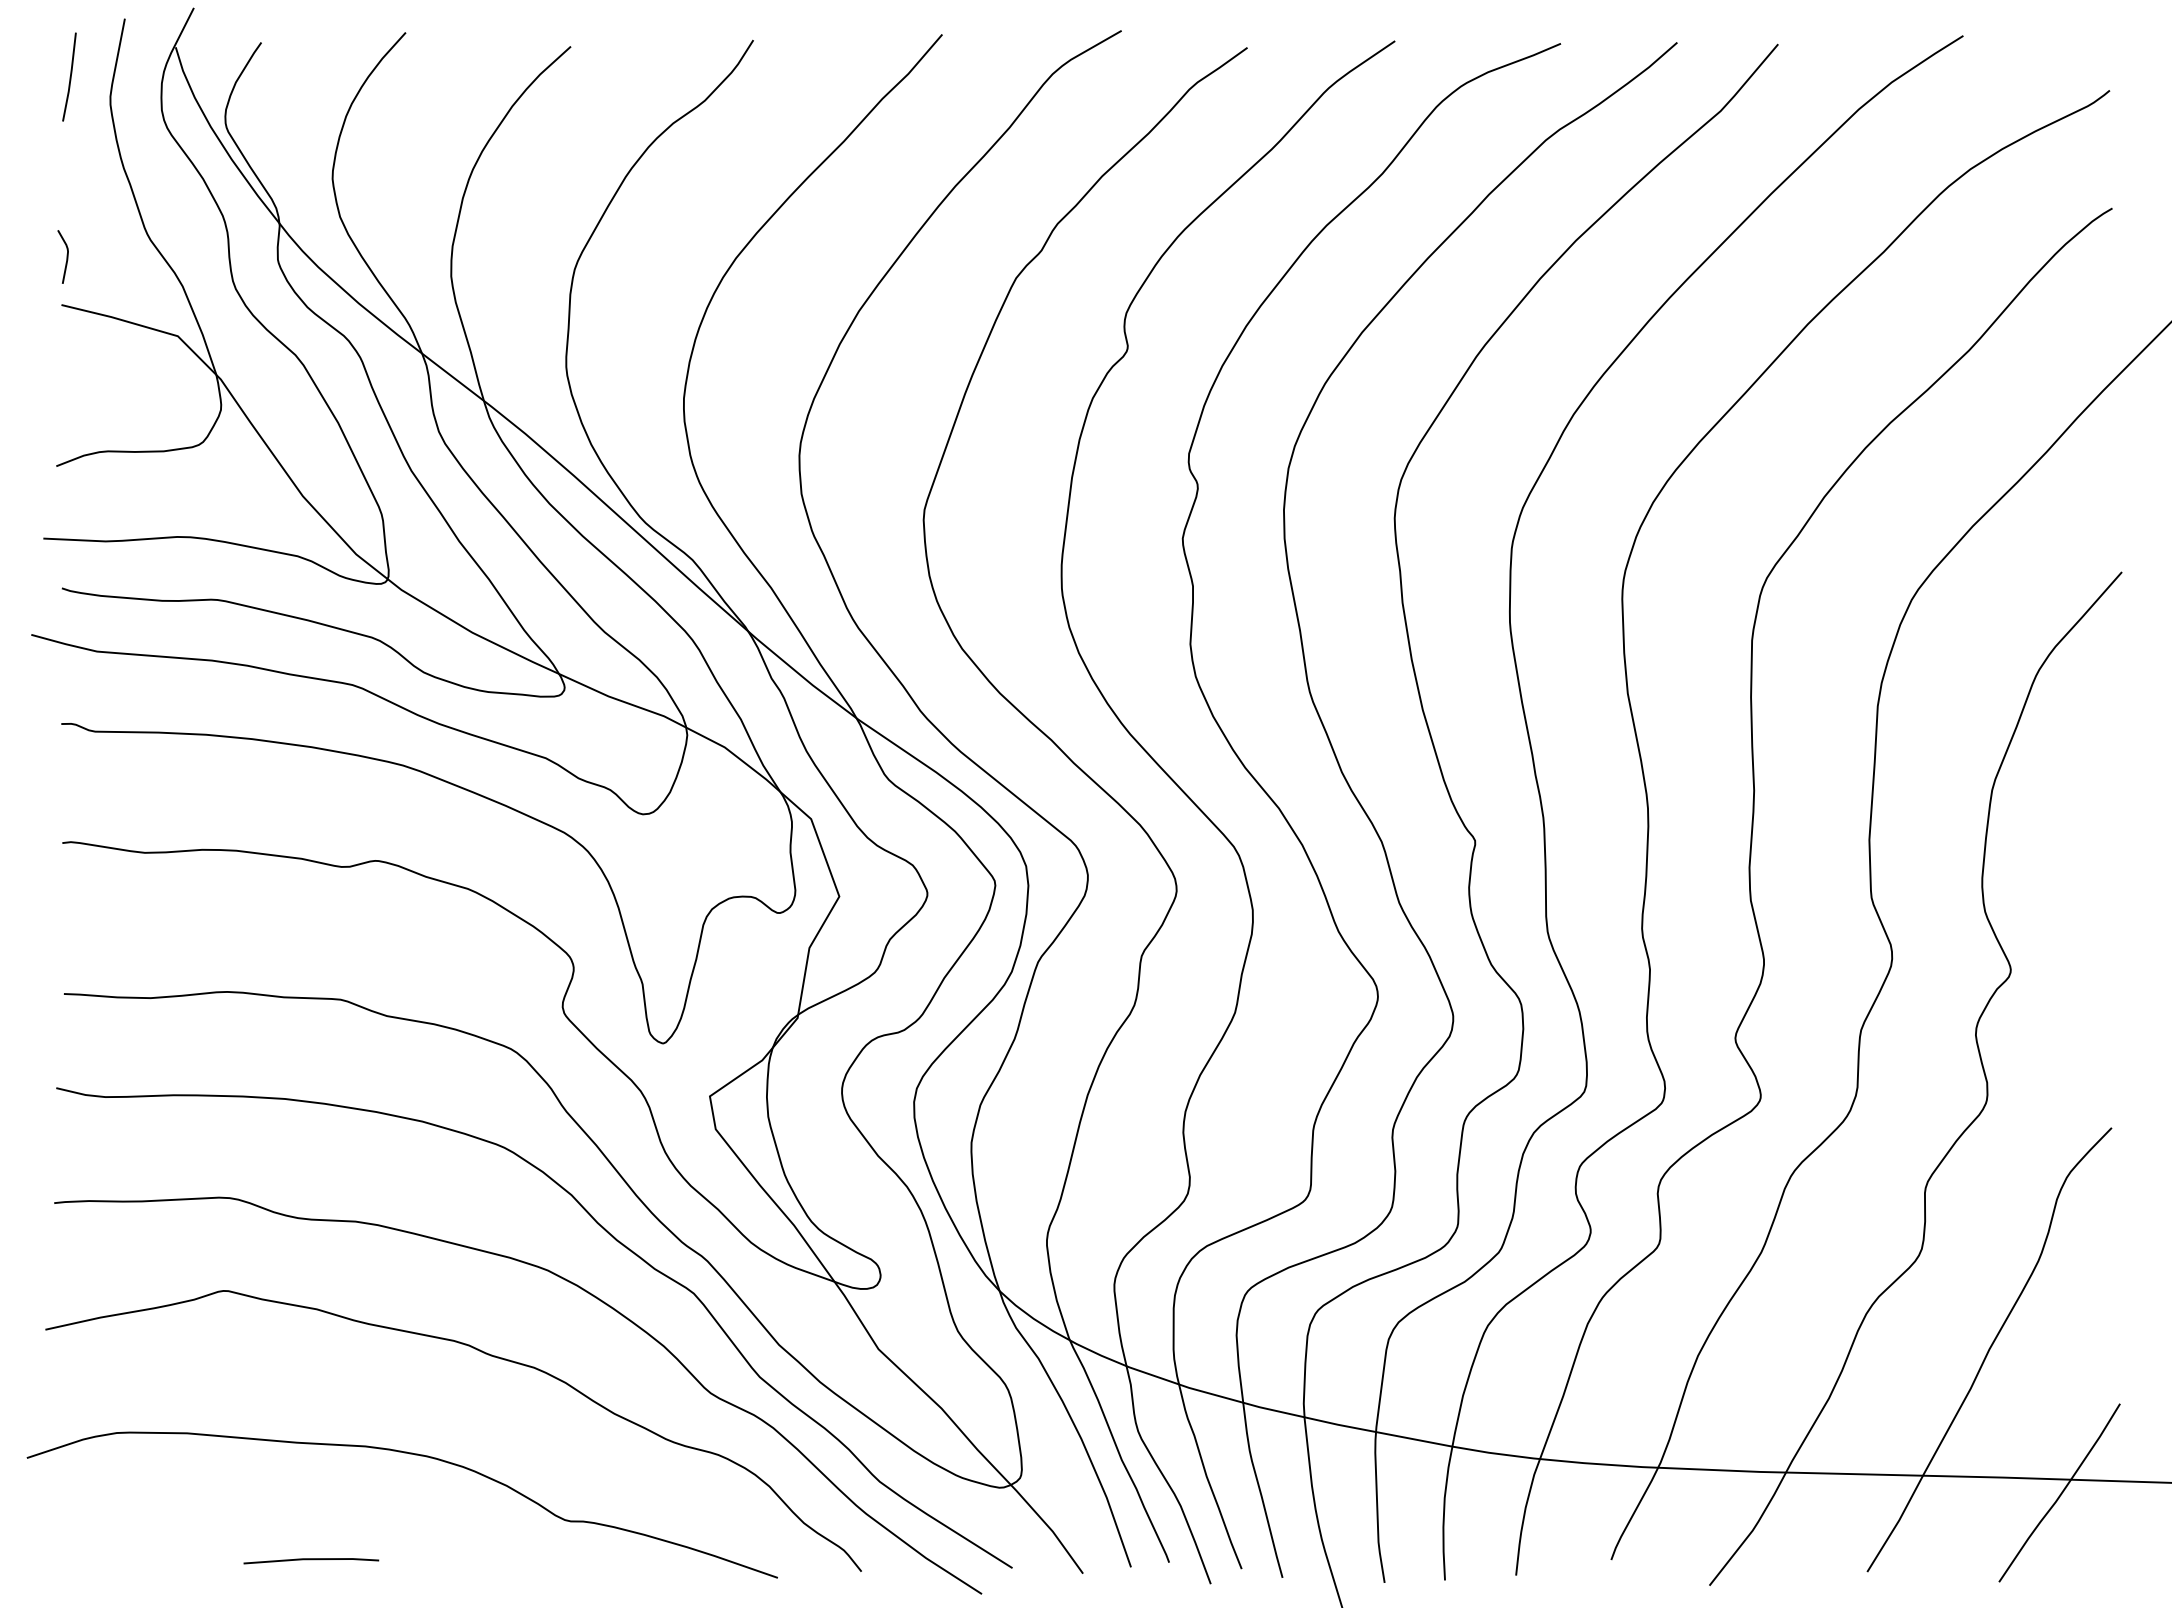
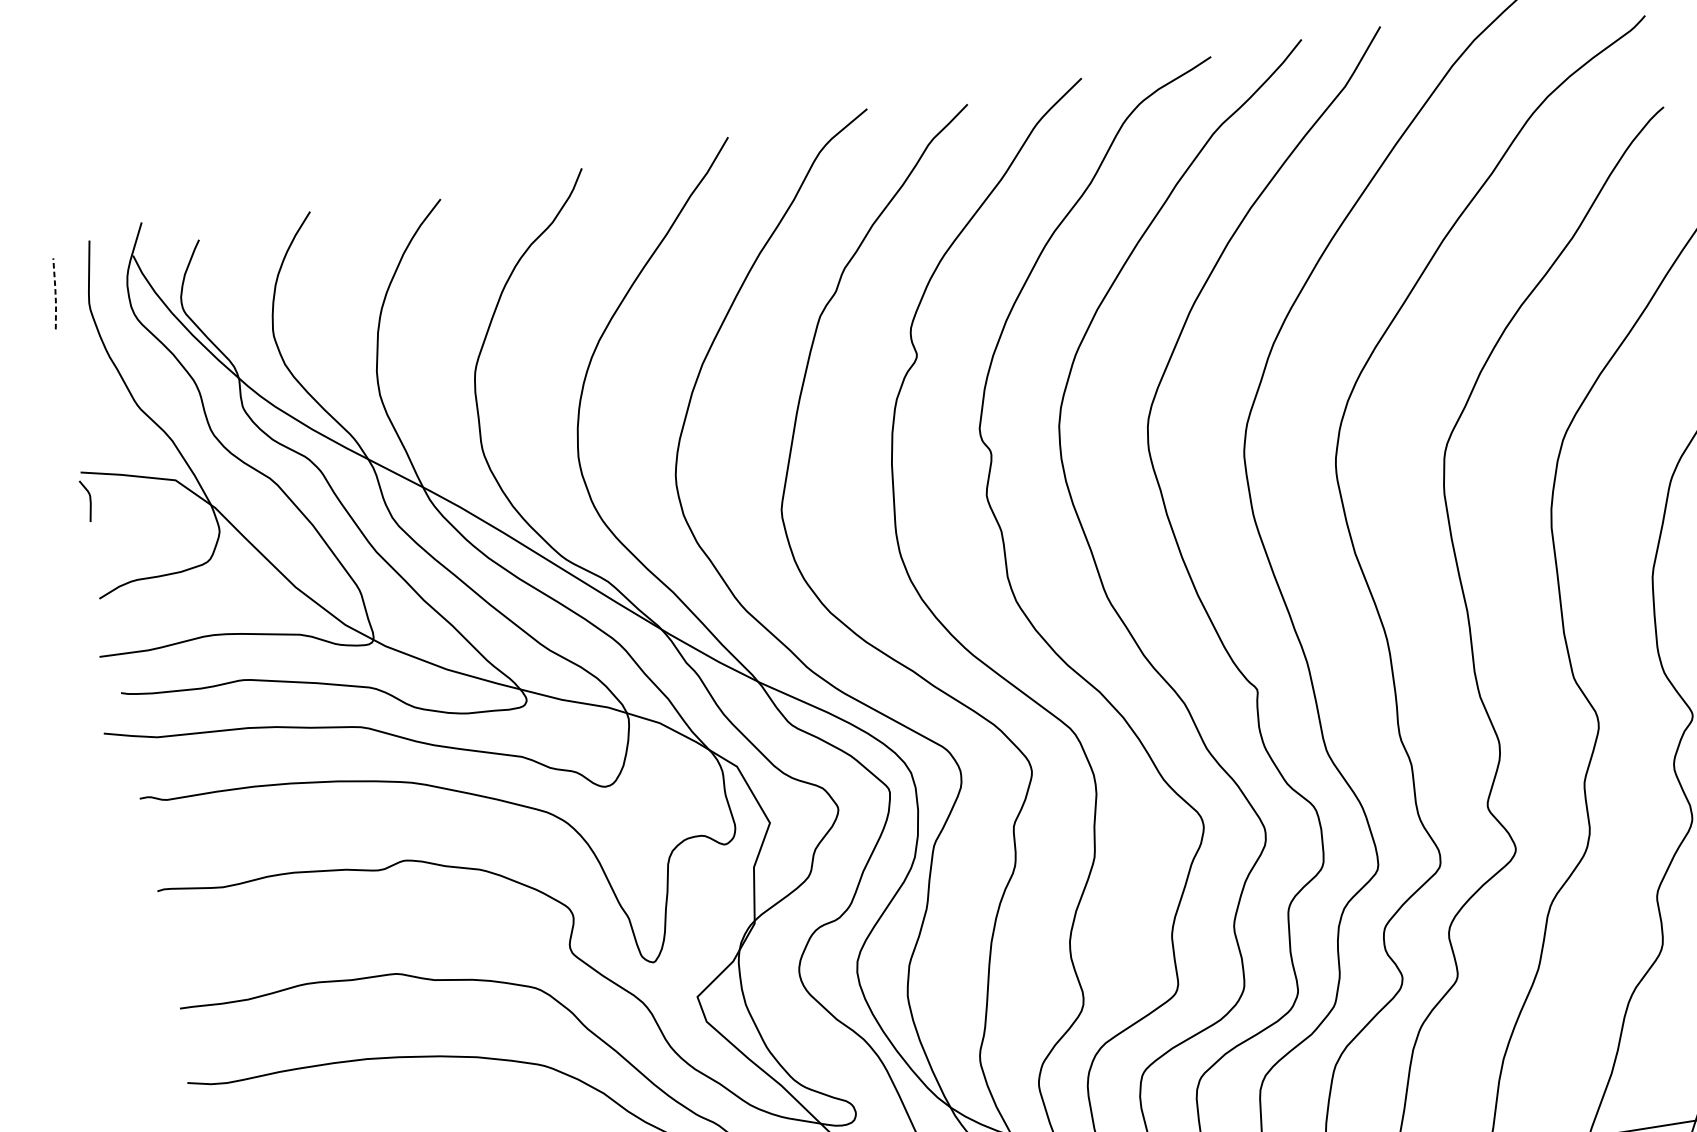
line: (70, 76) -> (55, 293), solid -> dashed
curve: (66, 256) -> (89, 500), moved

